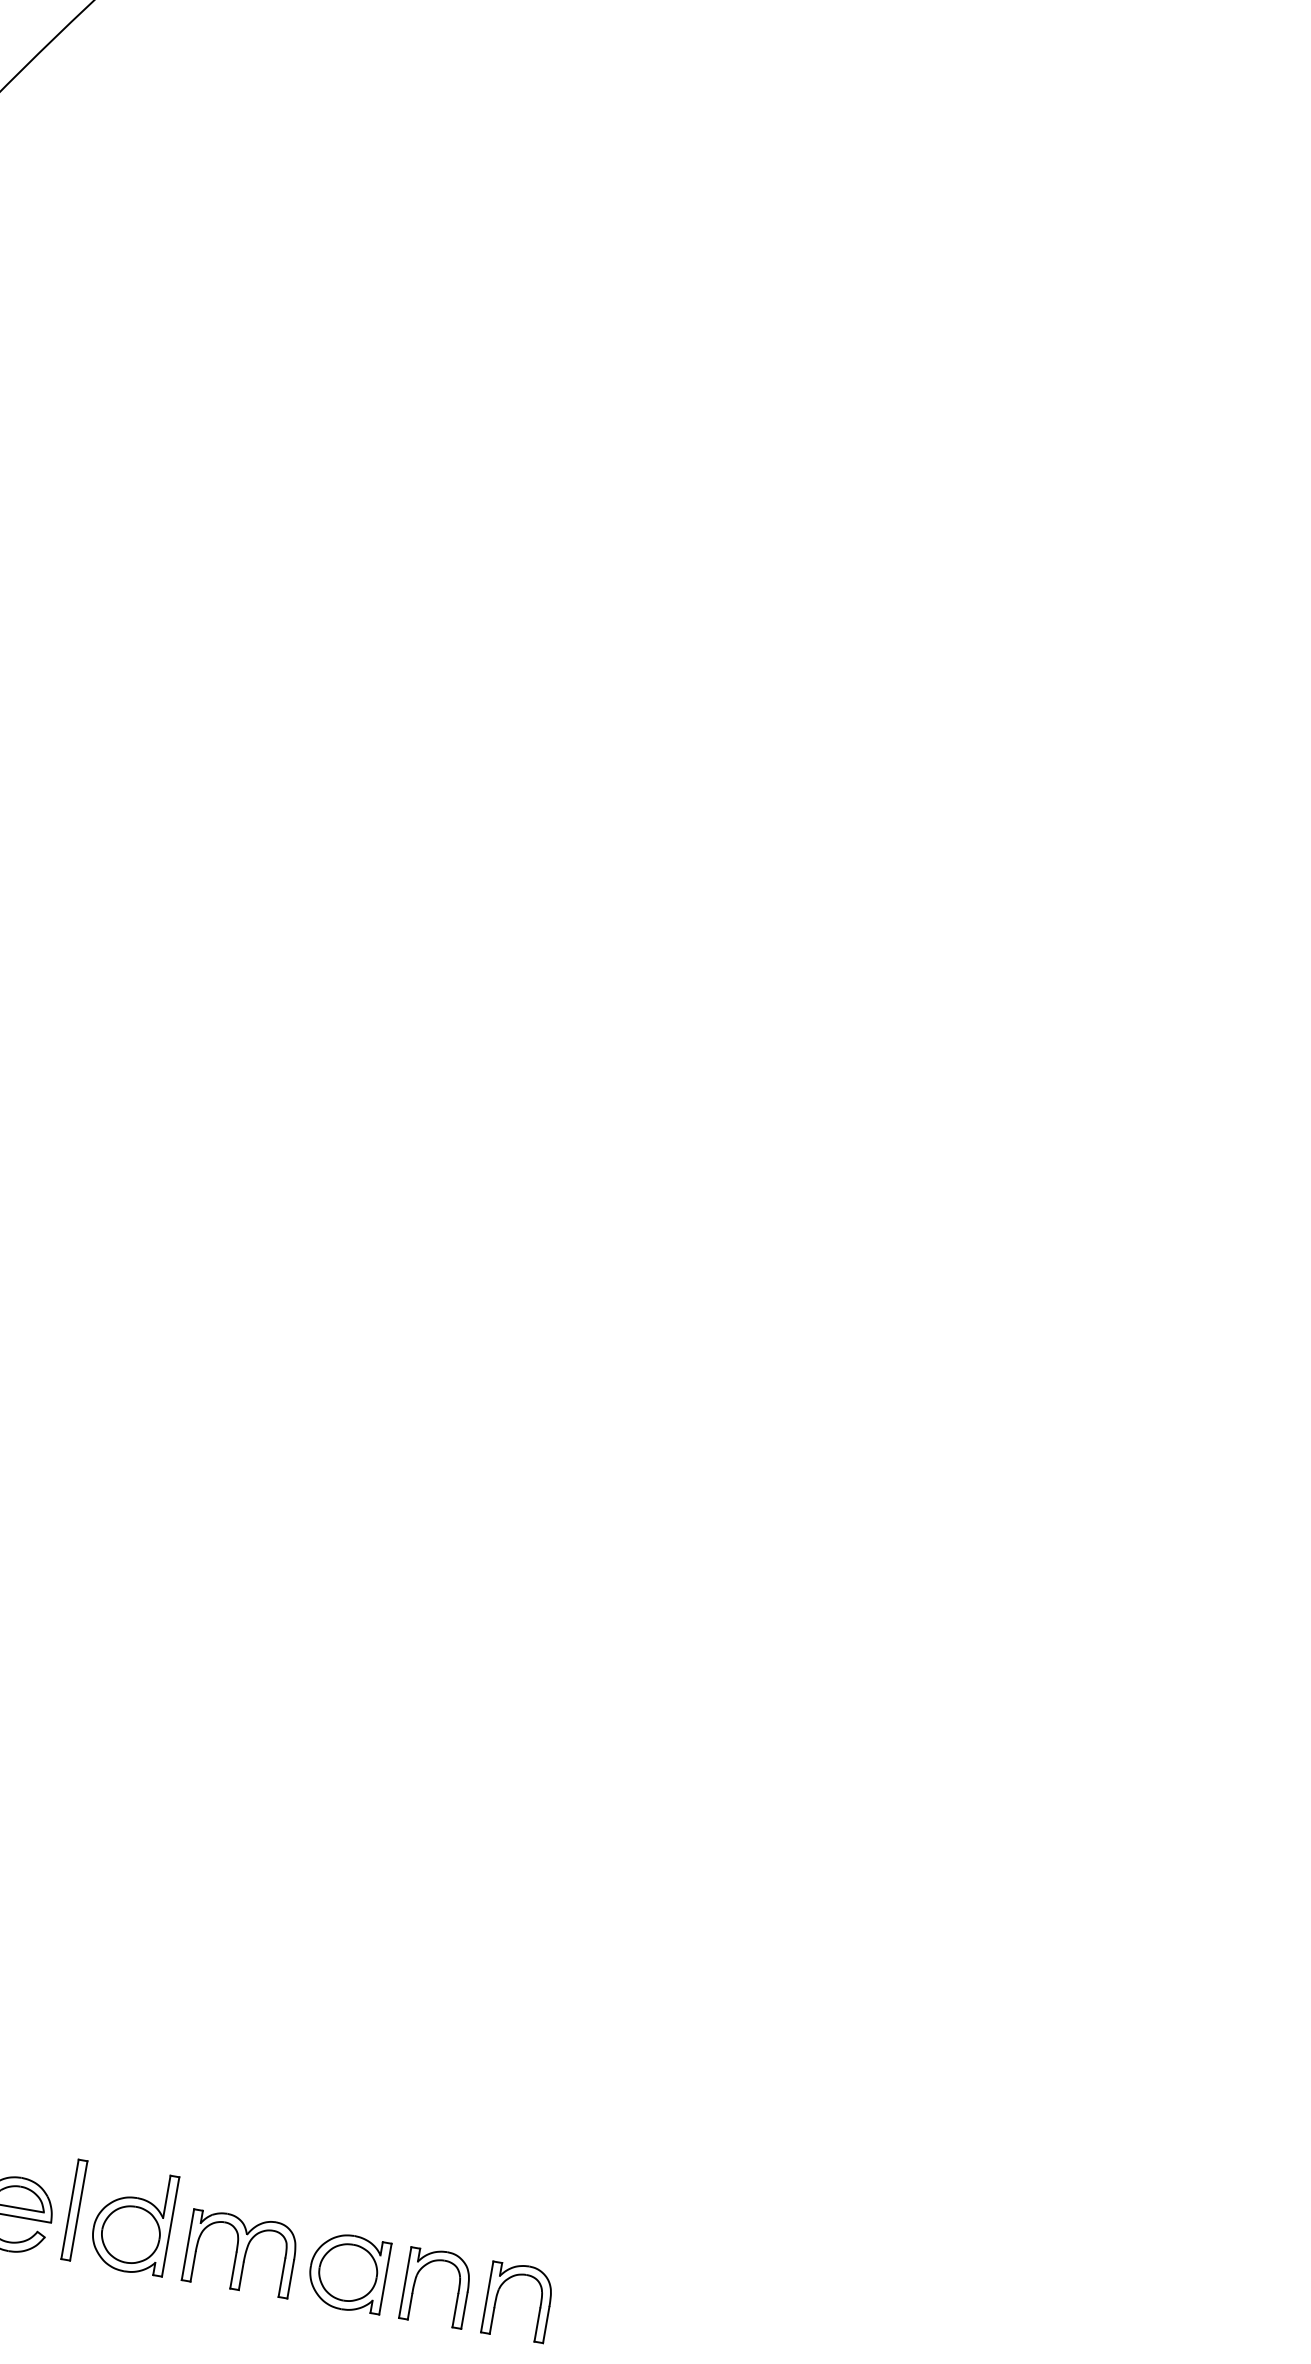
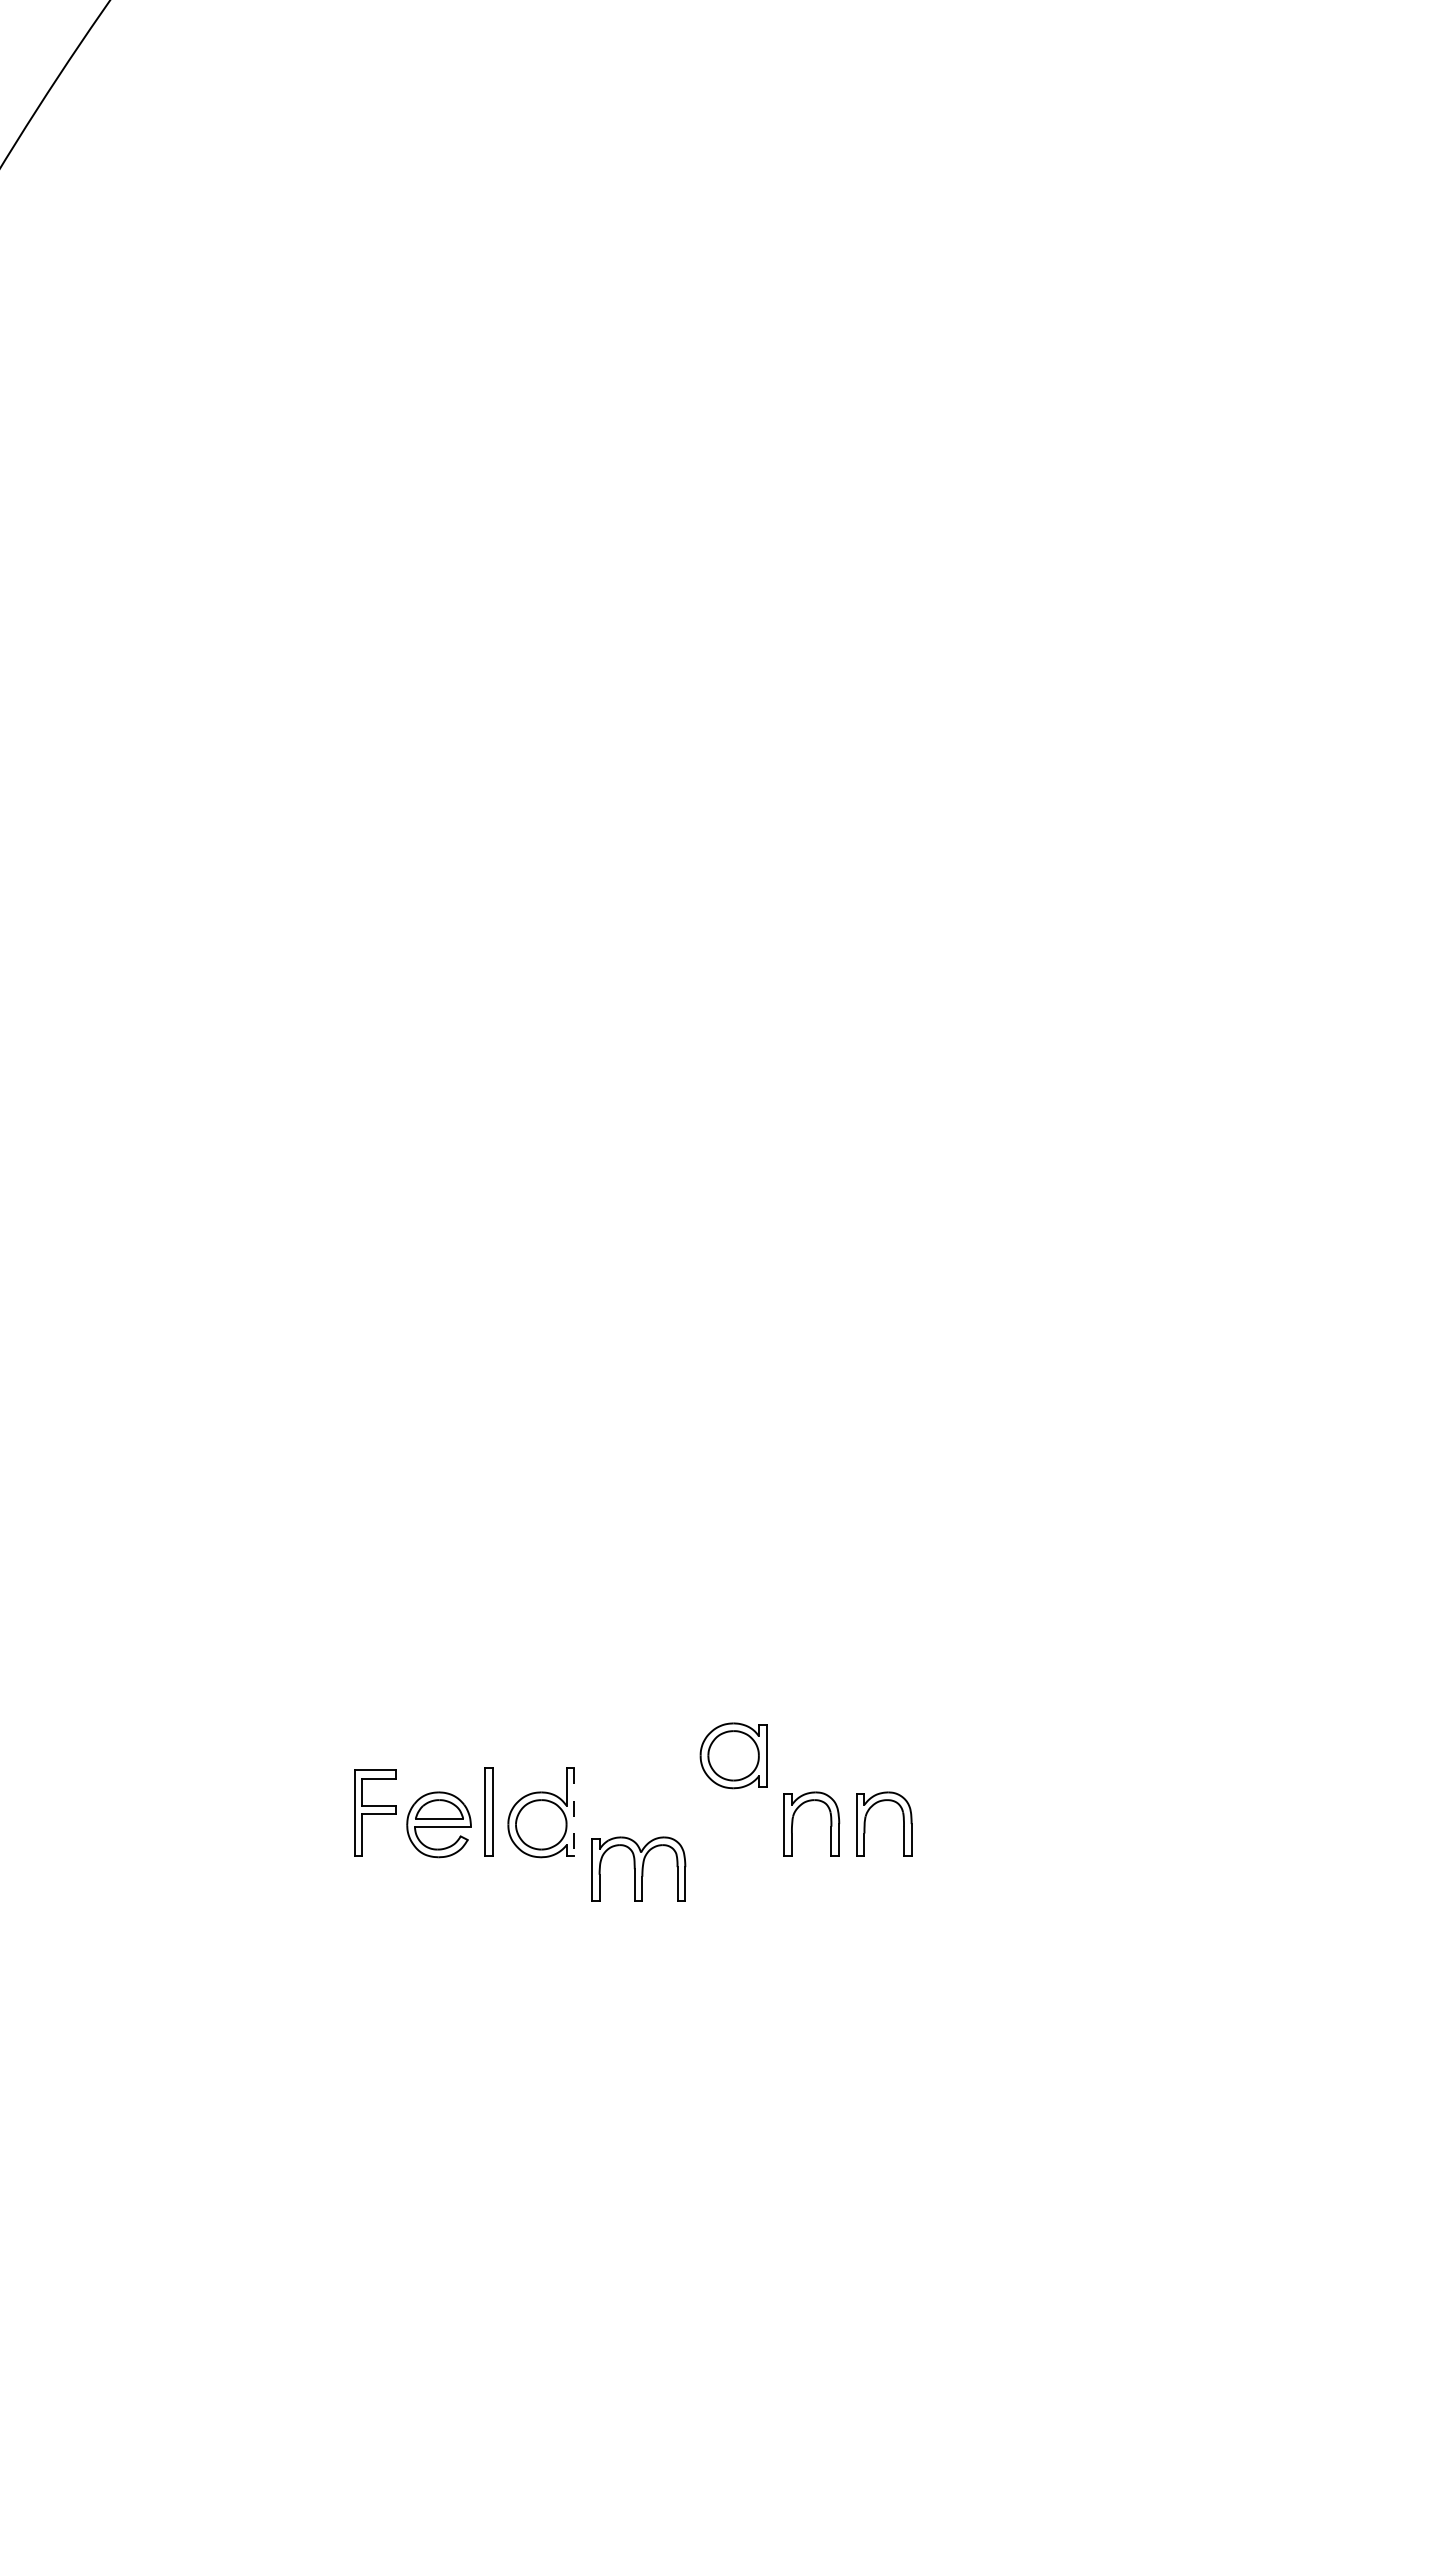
line: (170, 2227) -> (574, 1812), solid -> dashed
part: (240, 2252) -> (638, 1868), moved
part: (348, 2272) -> (733, 1755), moved

